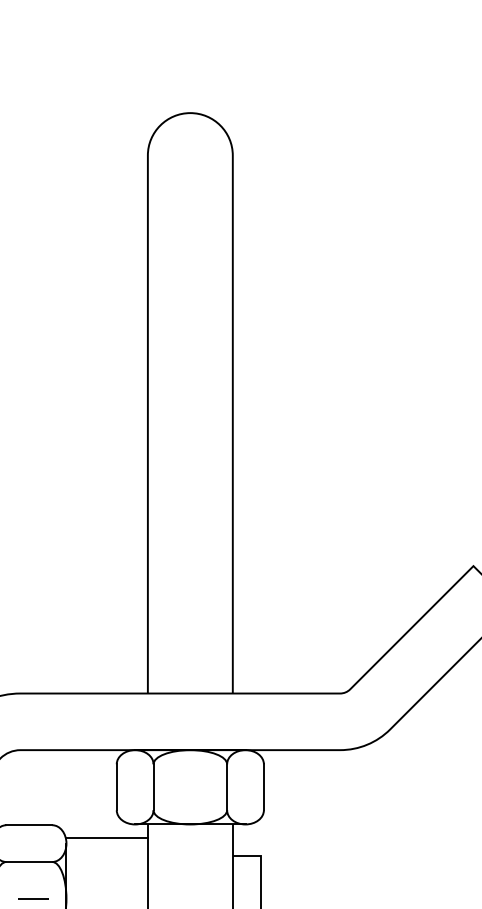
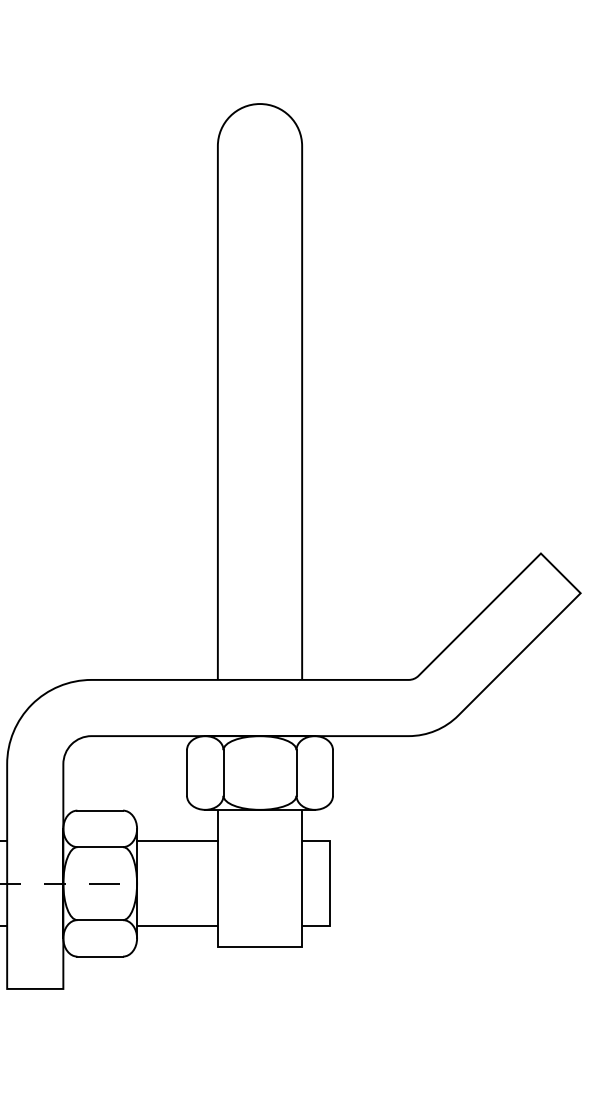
line: (107, 838) -> (177, 841), moved

